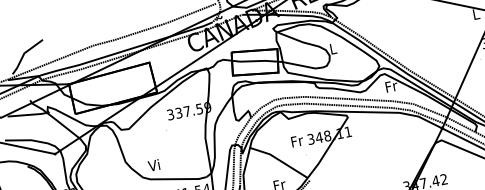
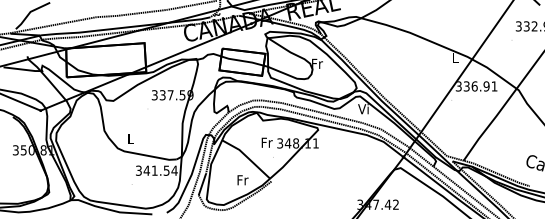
text: (333, 48) -> (317, 63), L -> Fr
text: (390, 86) -> (363, 109), Fr -> Vi
text: (153, 164) -> (129, 138), Vi -> L

